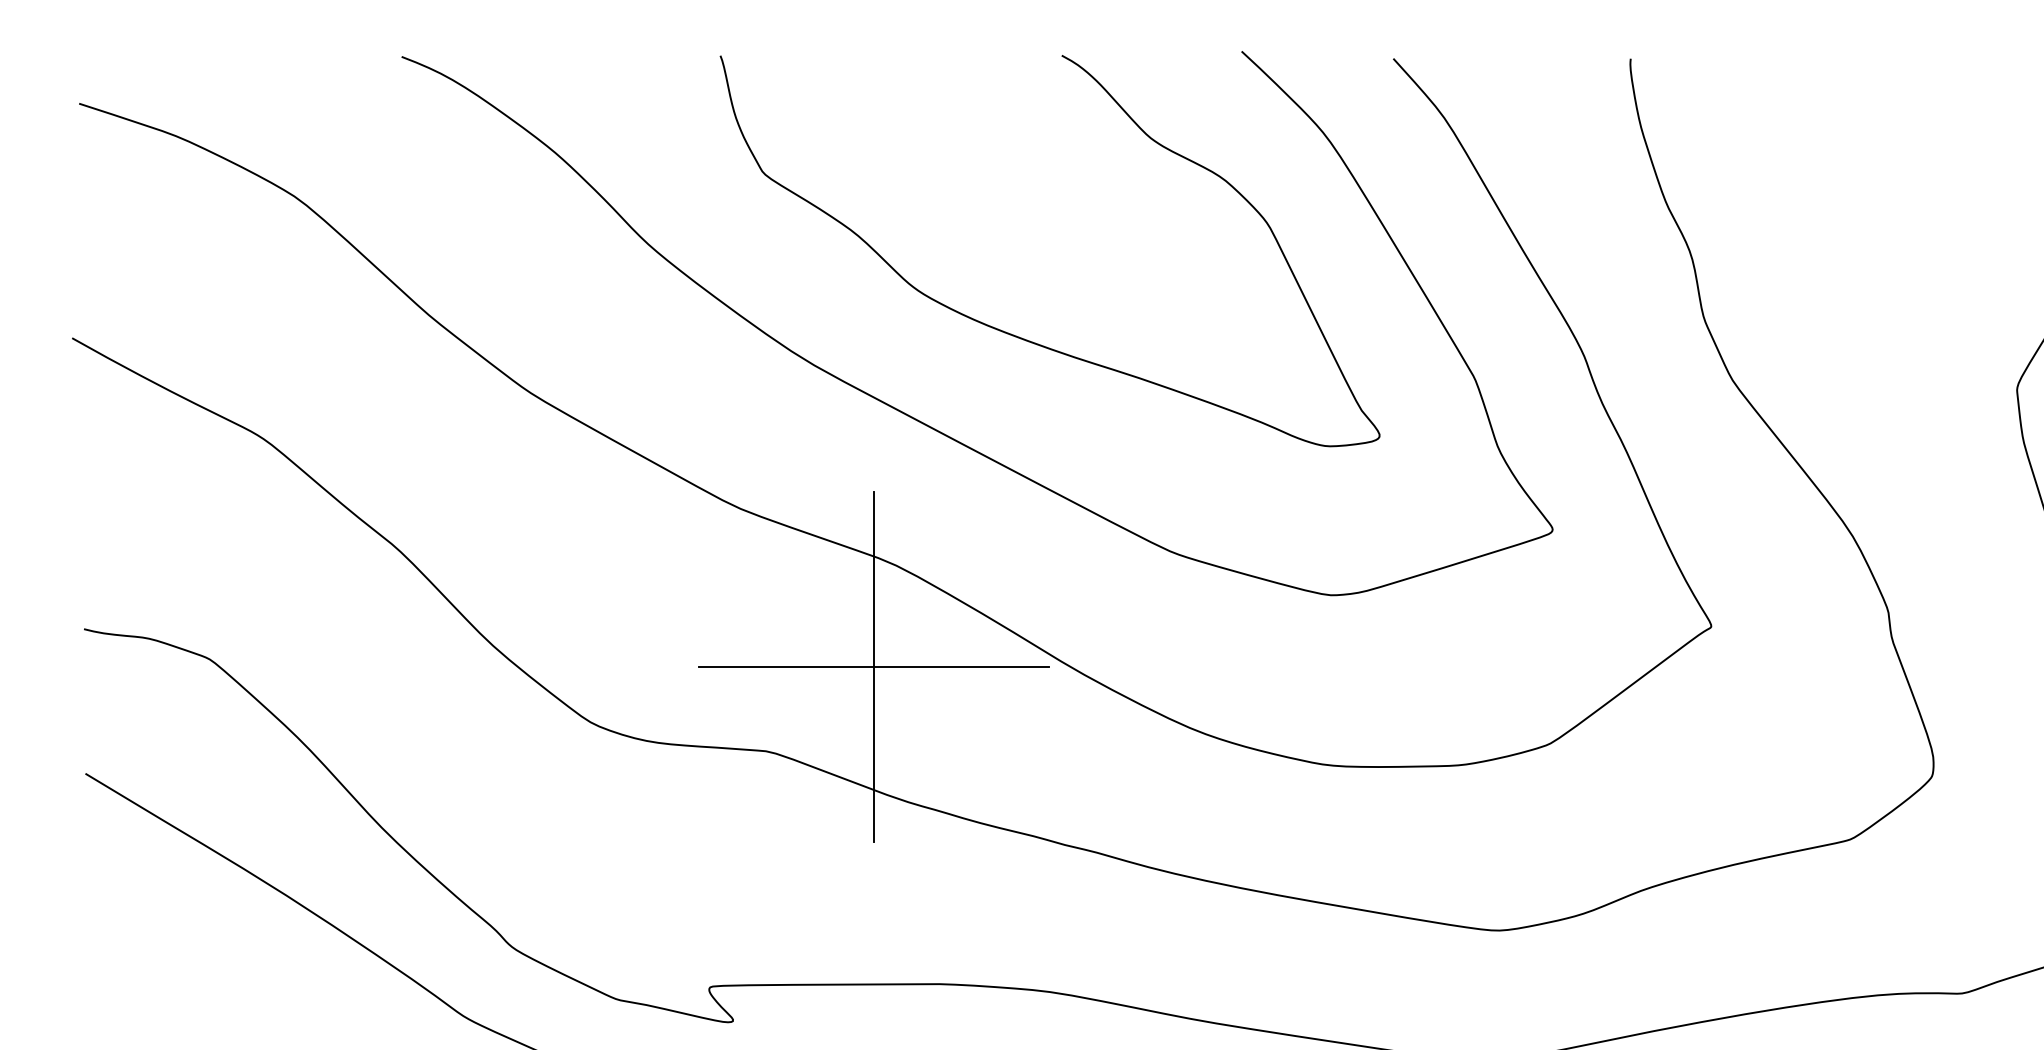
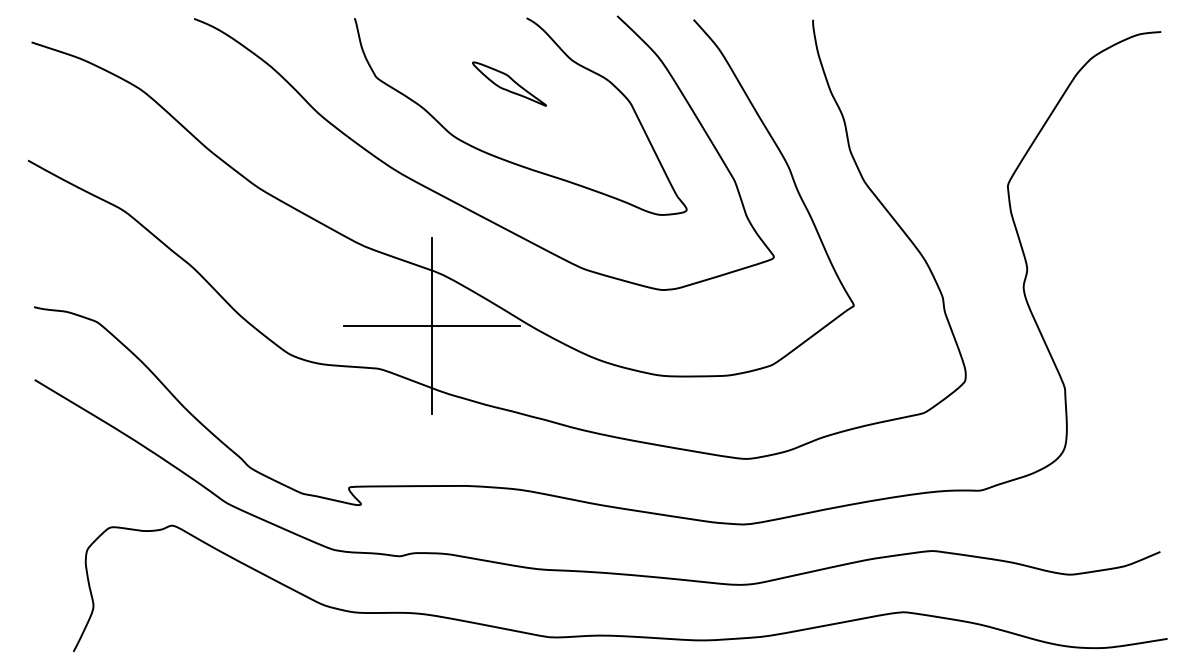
part: (1027, 185) -> (509, 83), added

